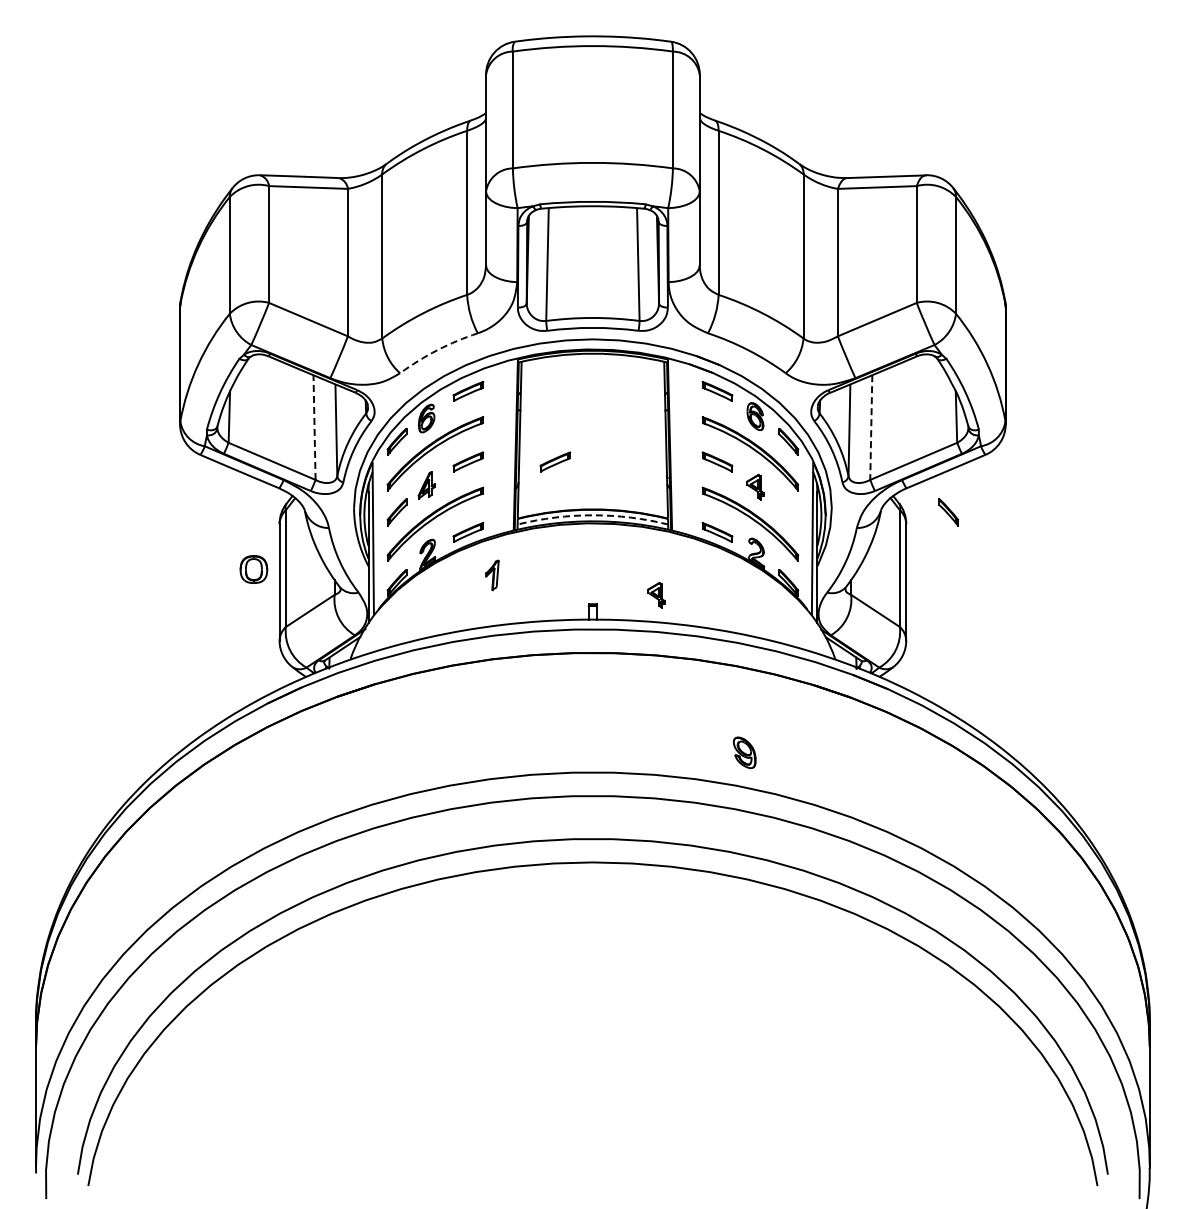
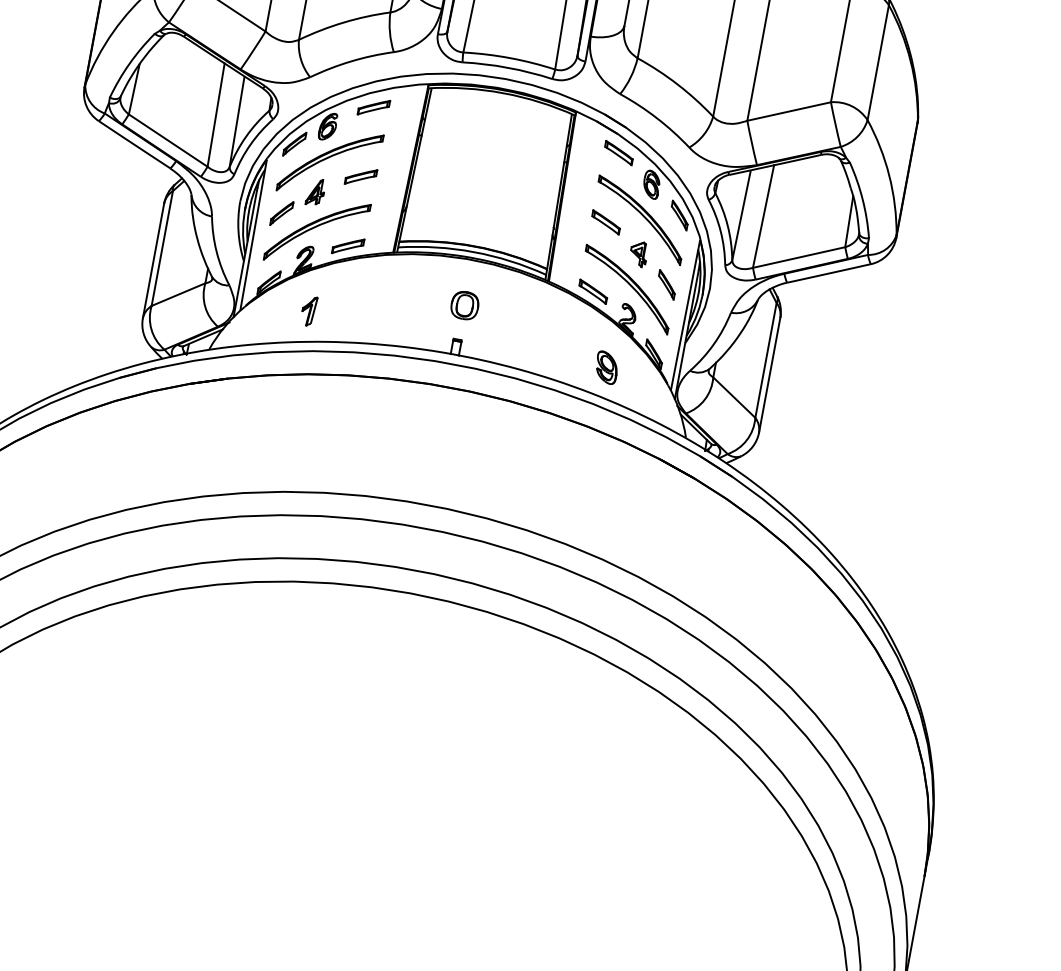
arc: (437, 350) -> (351, 61), dashed -> solid
line: (314, 427) -> (216, 115), dashed -> solid
line: (871, 428) -> (763, 217), dashed -> solid
part: (555, 461) -> (446, 192), removed
part: (948, 512) -> (666, 284), moved
arc: (592, 515) -> (473, 252), dashed -> solid
part: (253, 569) -> (464, 305), moved
part: (492, 575) -> (308, 311), moved
part: (656, 594) -> (521, 341), removed
part: (744, 752) -> (606, 367), moved

